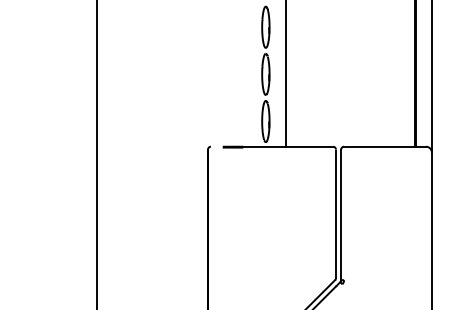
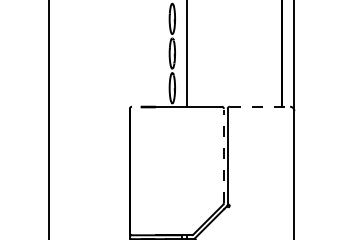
line: (385, 146) -> (260, 106), solid -> dashed
line: (335, 214) -> (223, 156), solid -> dashed

